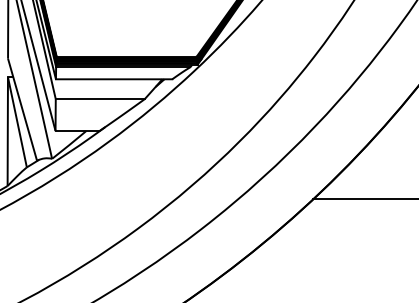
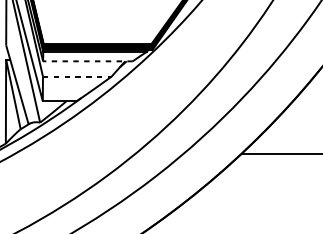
line: (113, 79) -> (87, 61), solid -> dashed
line: (100, 99) -> (77, 76), solid -> dashed

